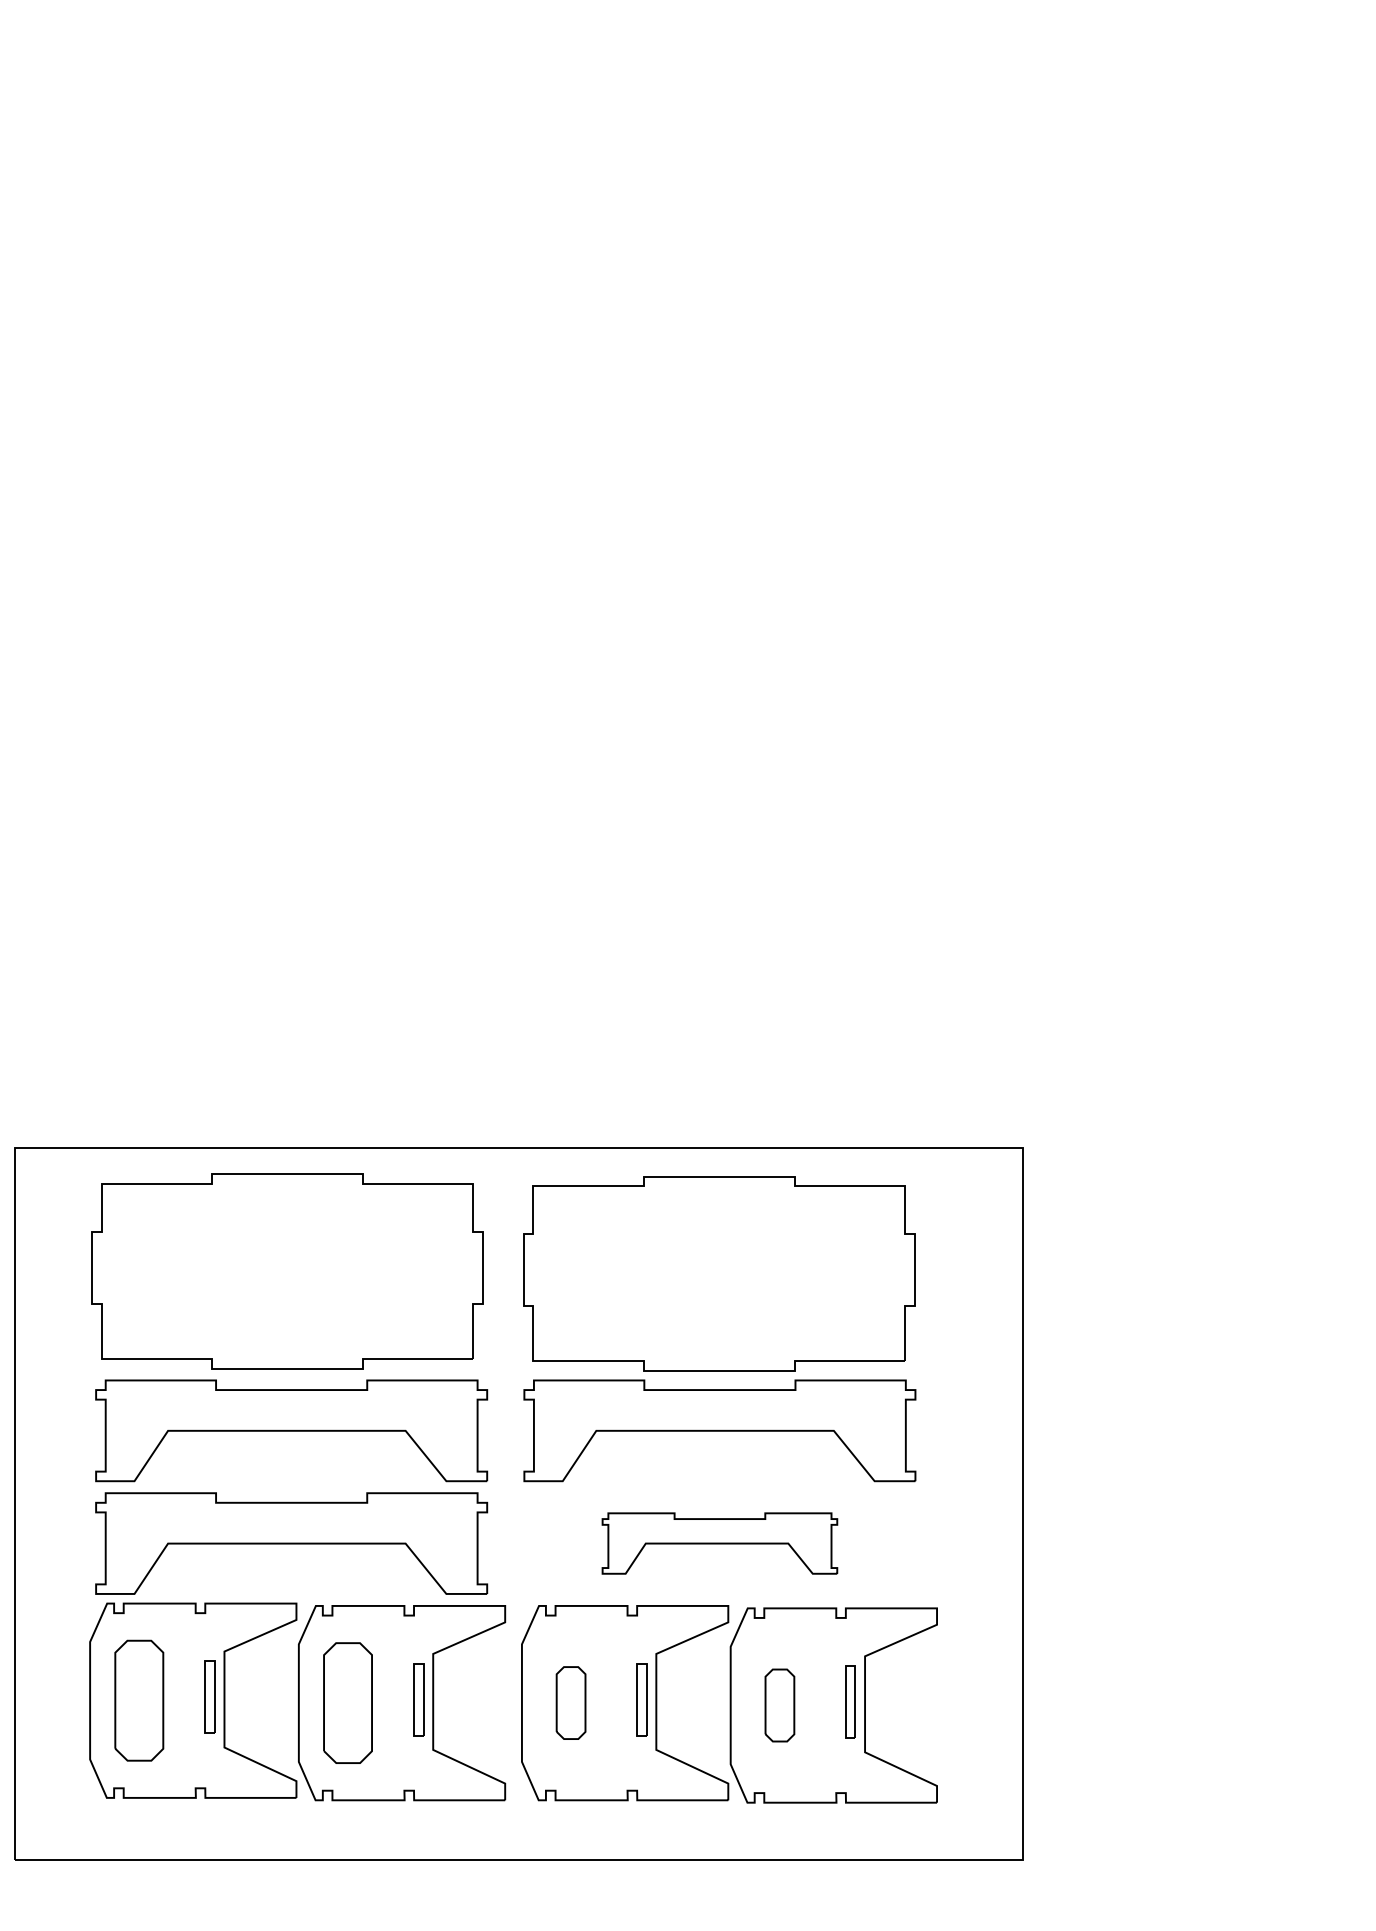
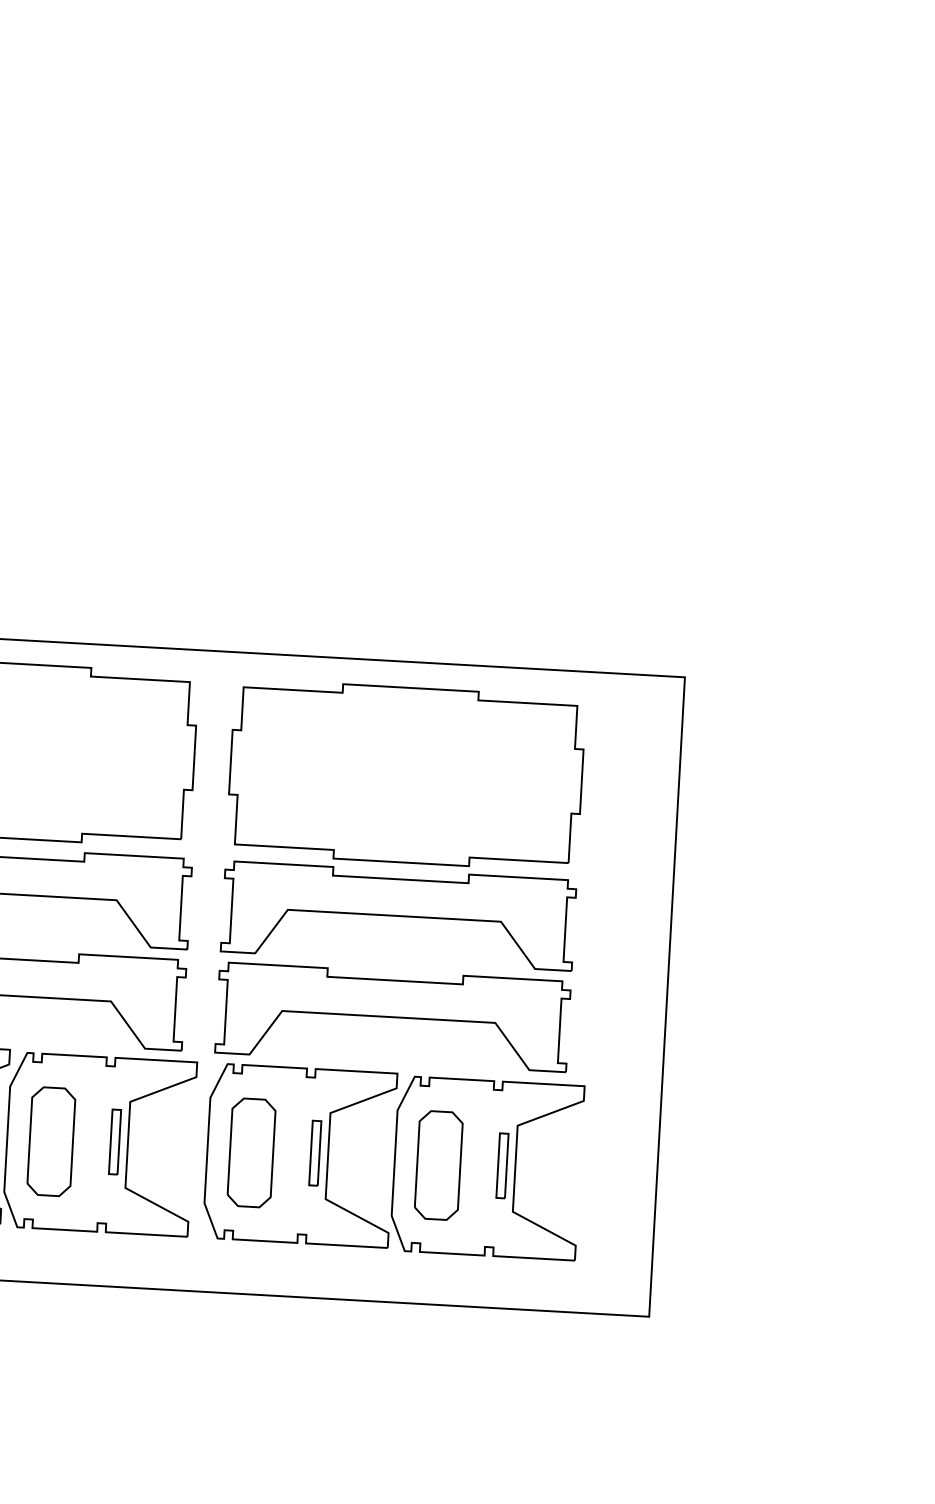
part: (719, 1543) -> (392, 1017), size x1.67
part: (570, 1702) -> (251, 1152), size x1.67
part: (779, 1705) -> (438, 1165), size x1.67

